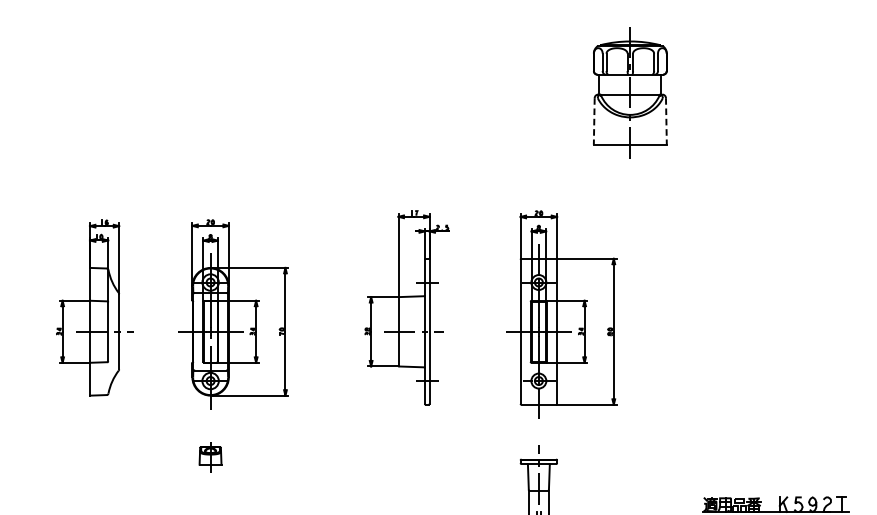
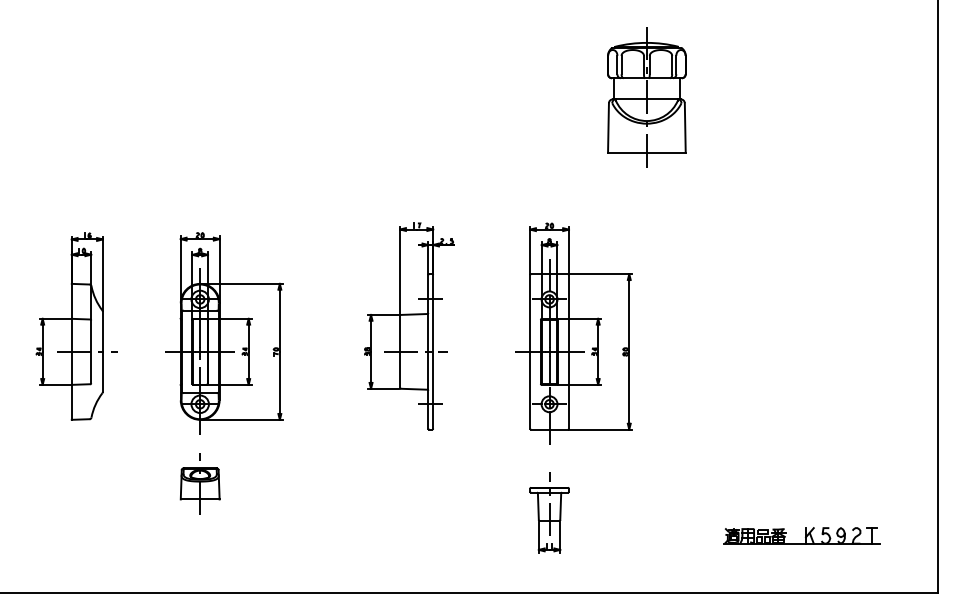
line: (594, 121) -> (608, 128), dashed -> solid
line: (666, 121) -> (685, 128), dashed -> solid
part: (209, 455) -> (199, 483), size x1.67

